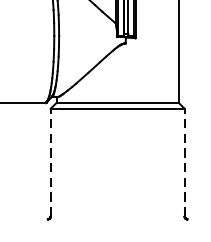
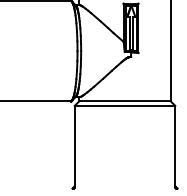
line: (50, 161) -> (74, 145), dashed -> solid
line: (185, 161) -> (175, 145), dashed -> solid

